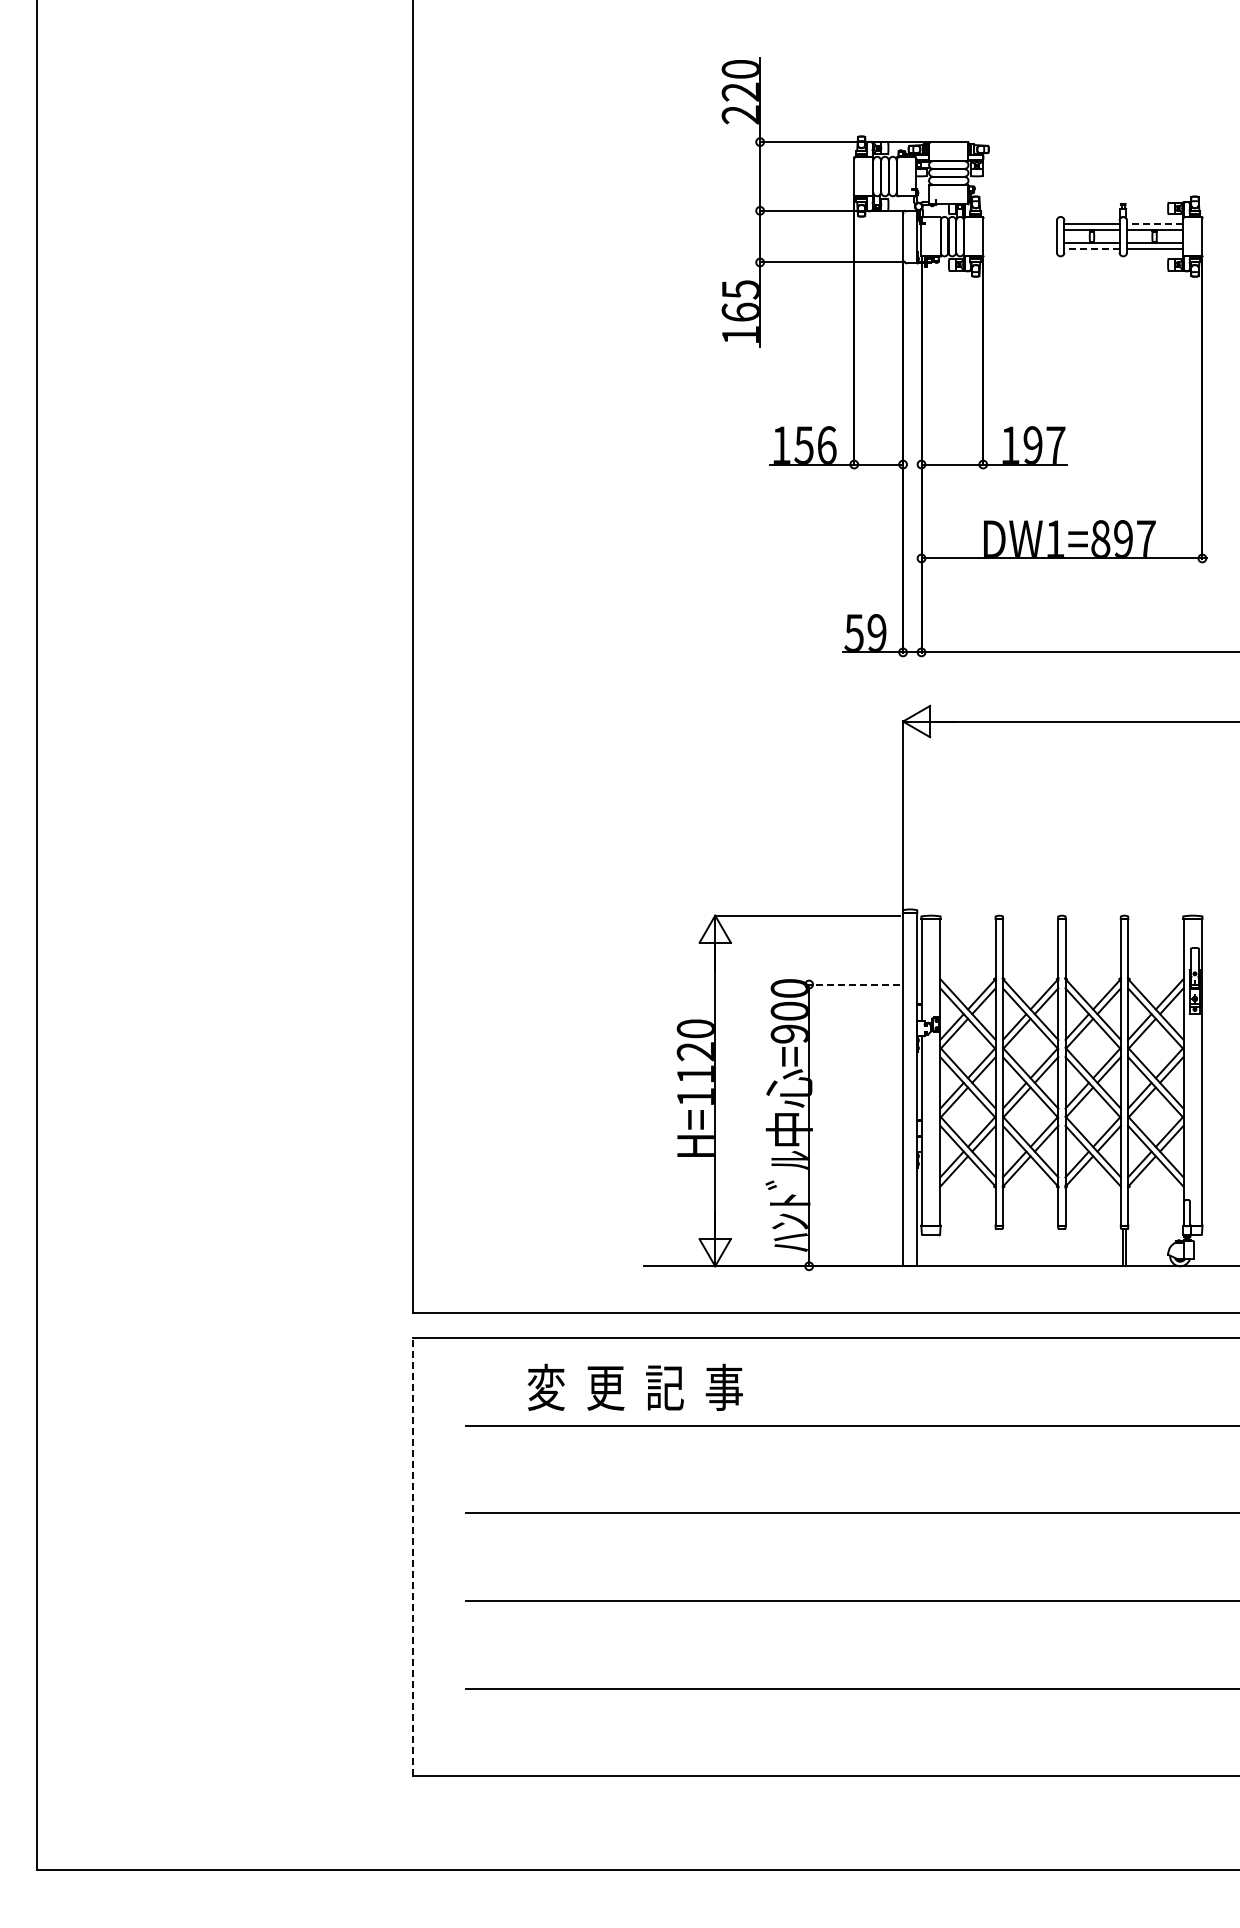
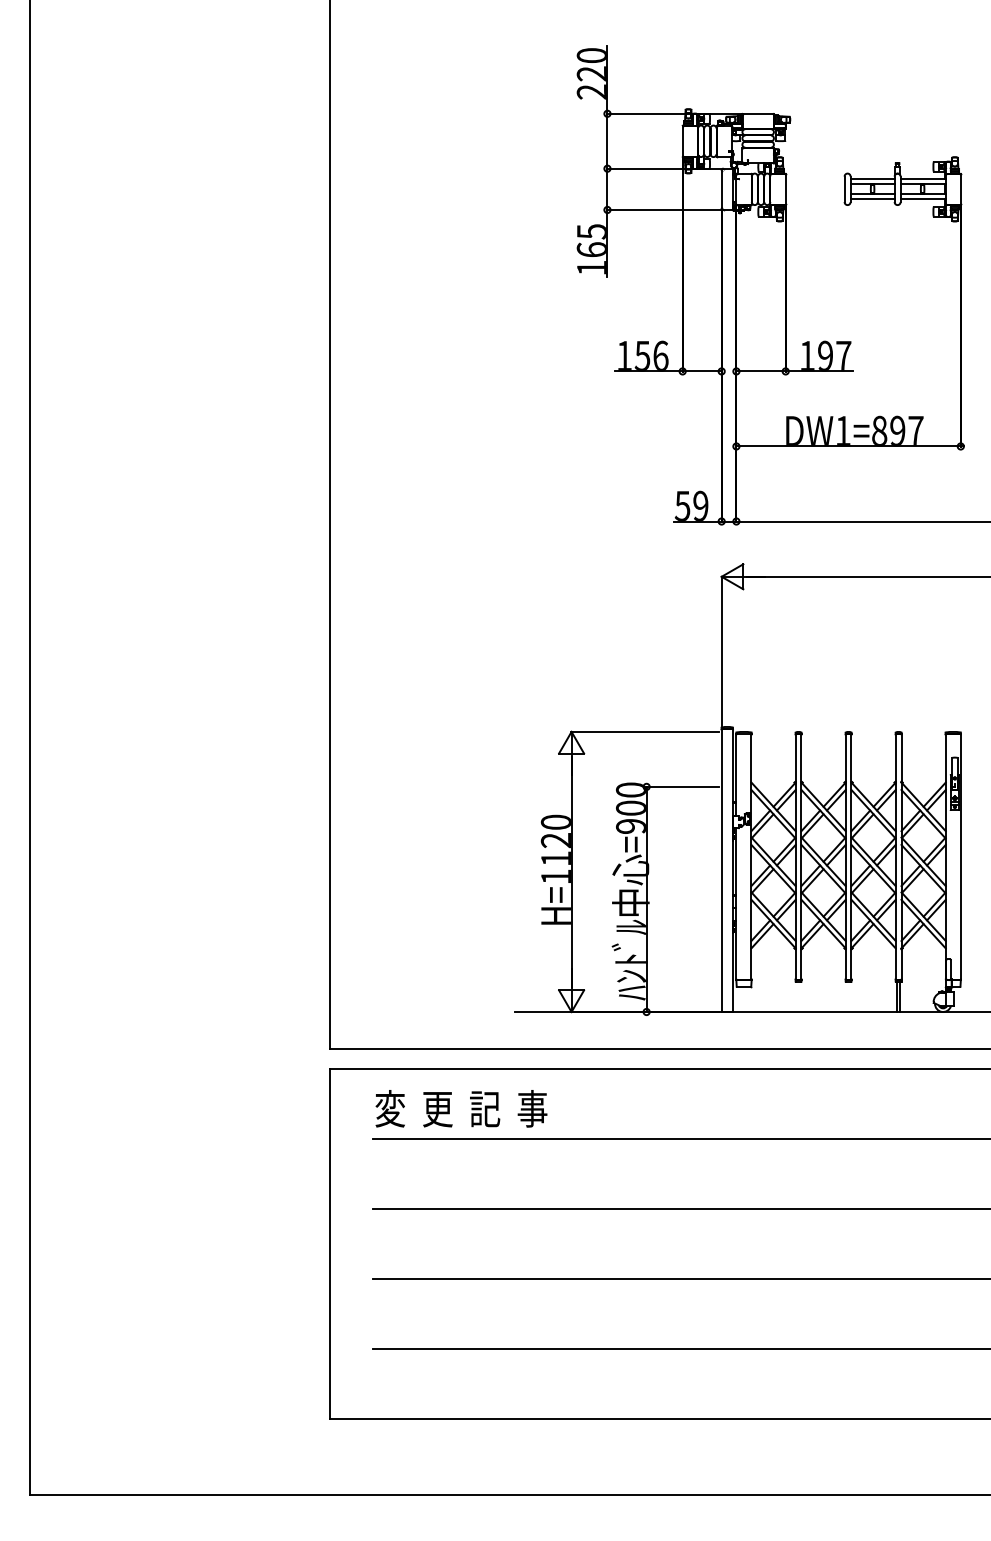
line: (1154, 223) -> (922, 178), dashed -> solid
line: (1091, 249) -> (872, 199), dashed -> solid
line: (854, 984) -> (682, 786), dashed -> solid
text: (634, 1386) -> (460, 1108), moved
line: (413, 1556) -> (330, 1243), dashed -> solid

